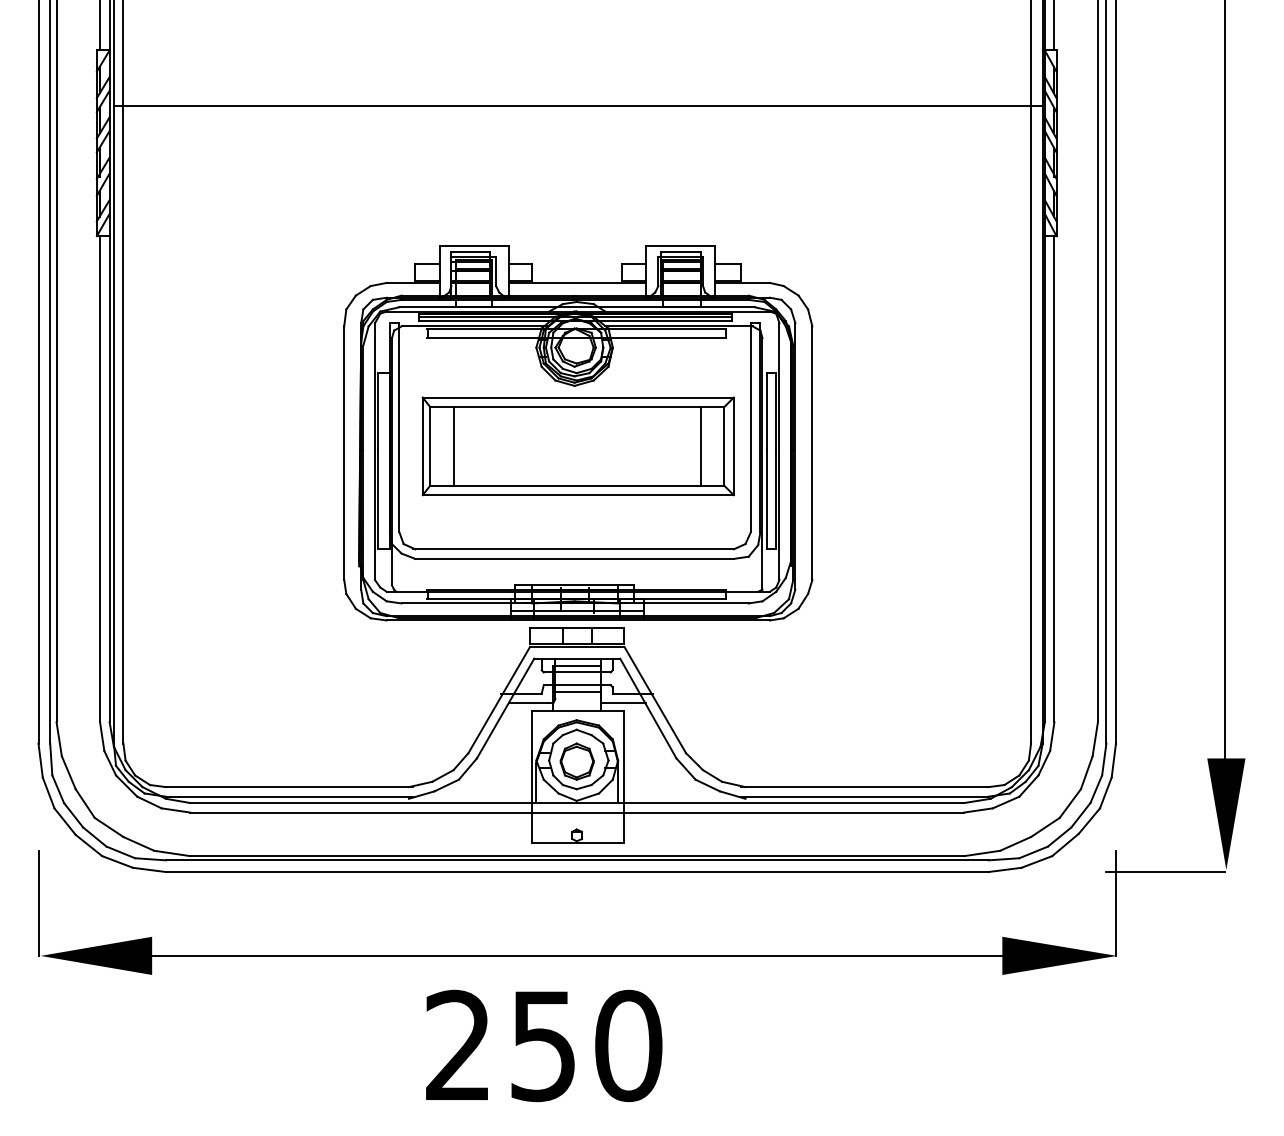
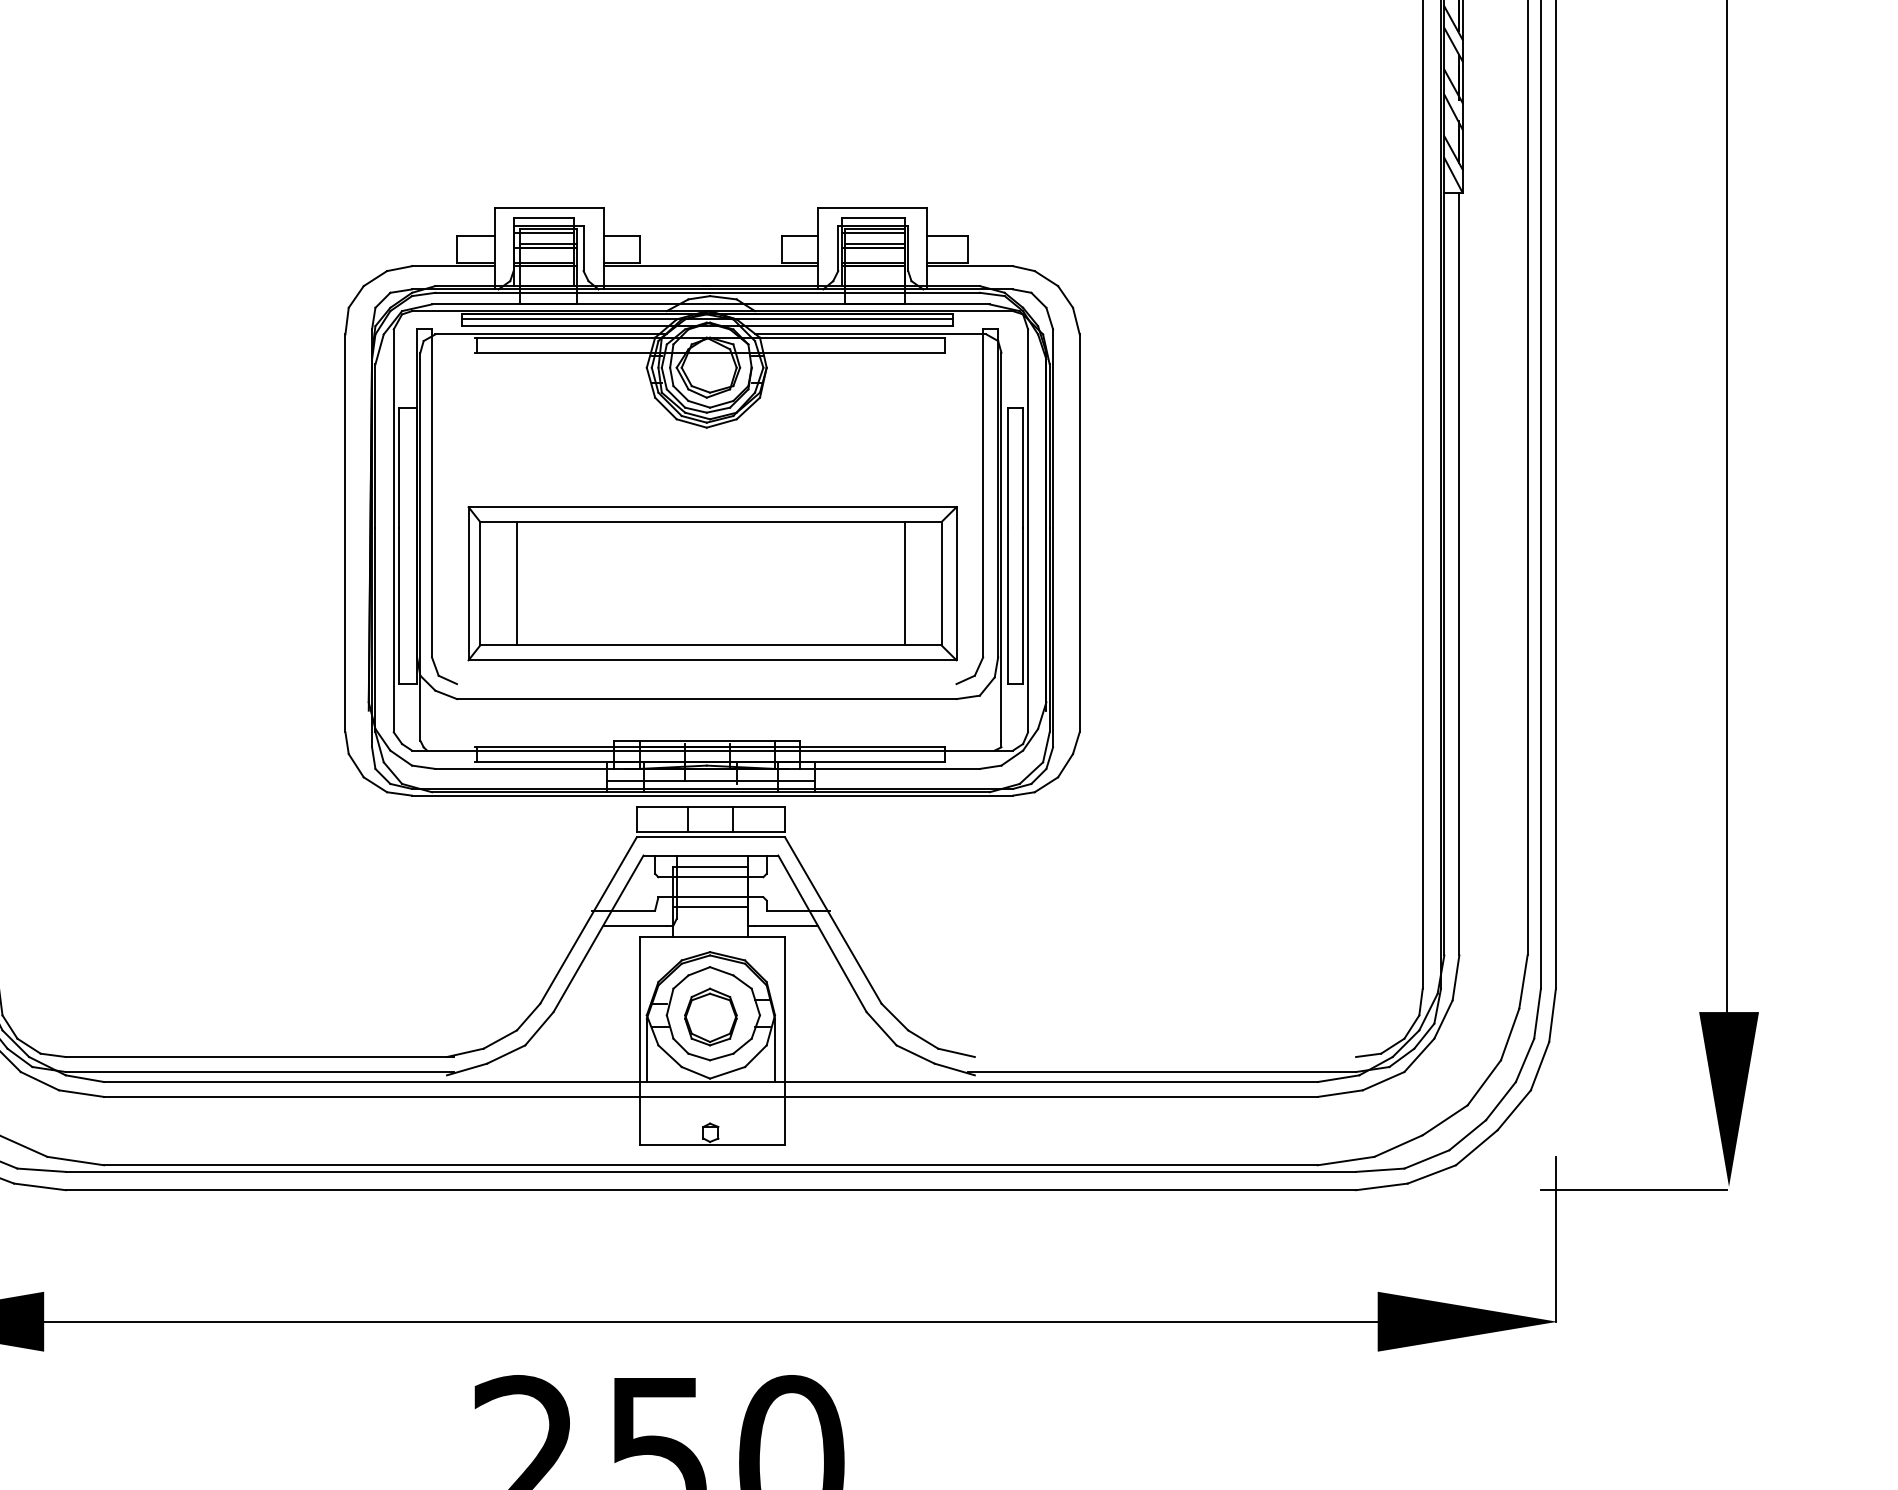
part: (577, 446) -> (711, 583), moved
line: (573, 549) -> (705, 684), removed
line: (864, 787) -> (1161, 1057), removed

